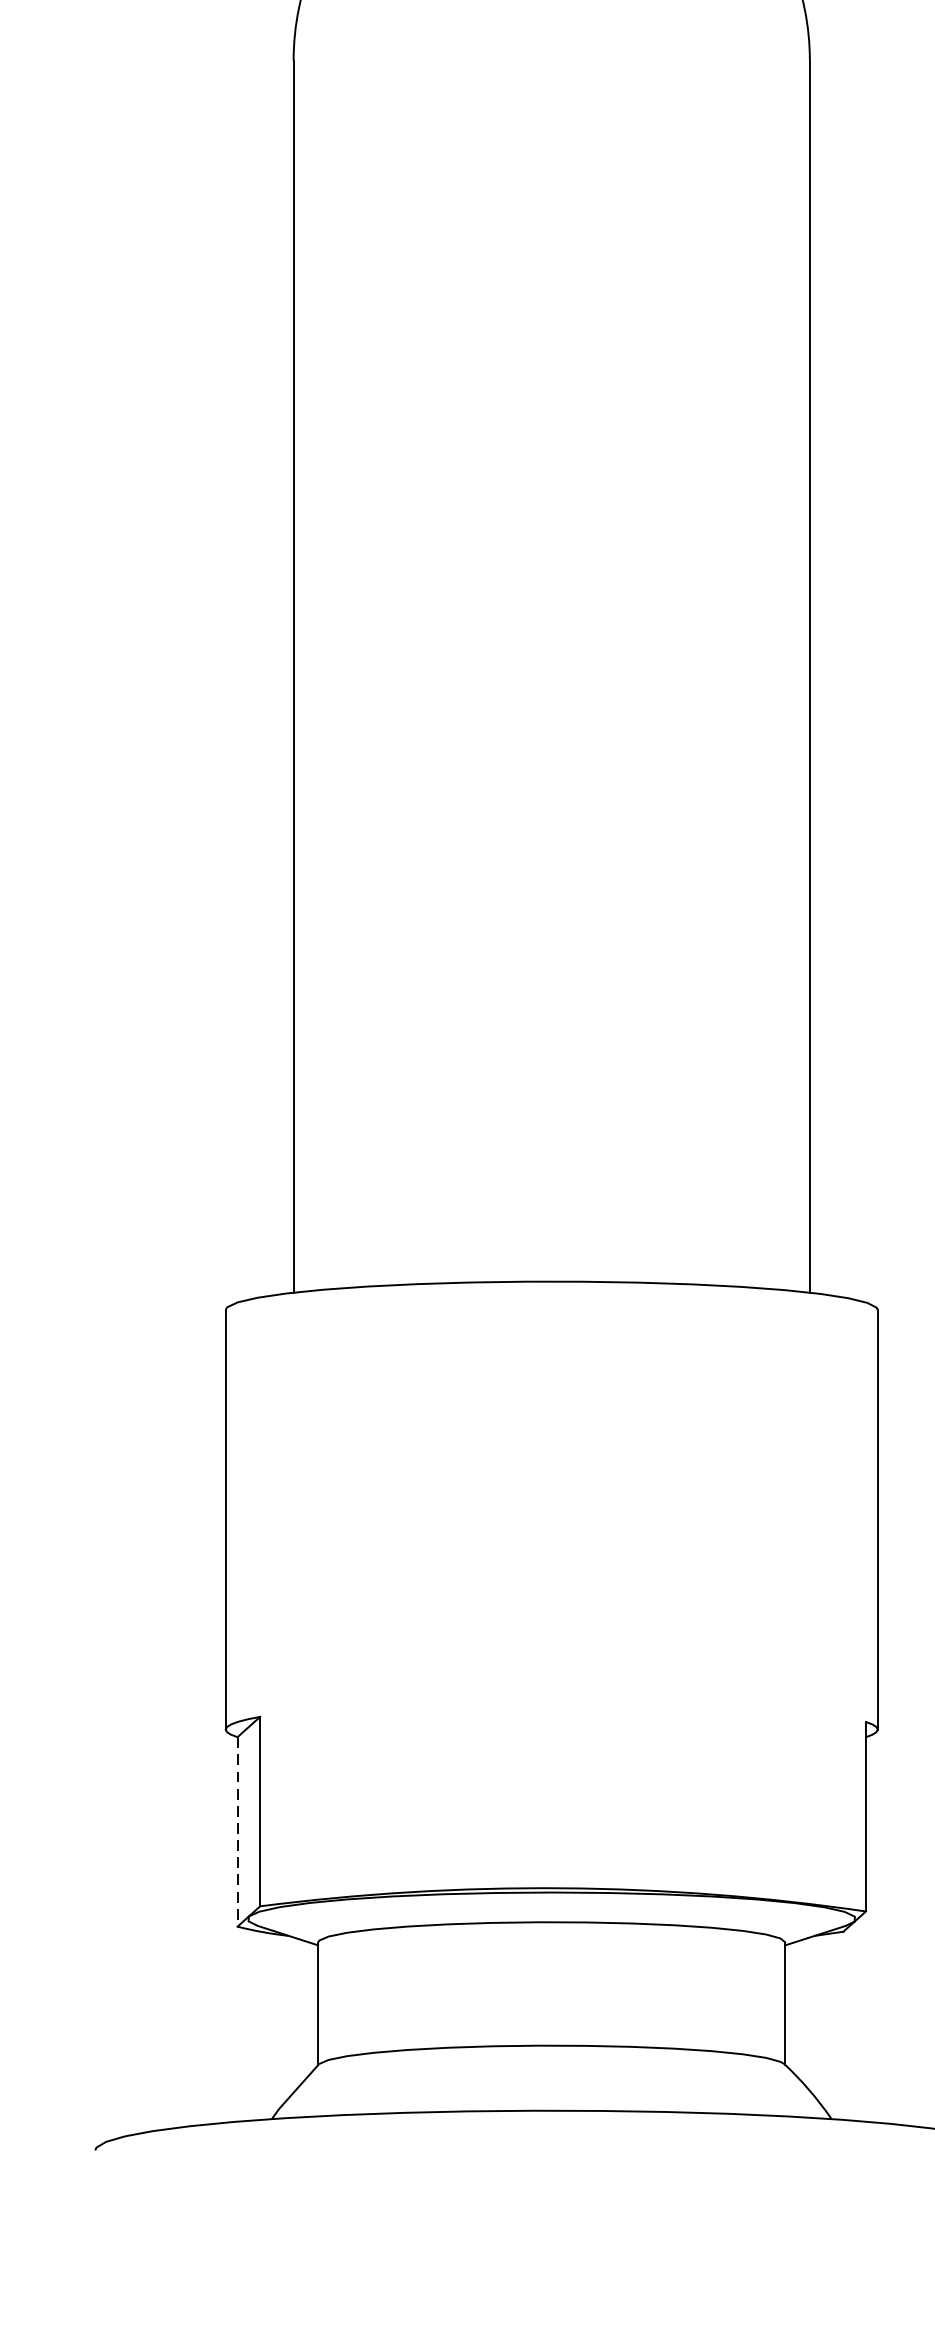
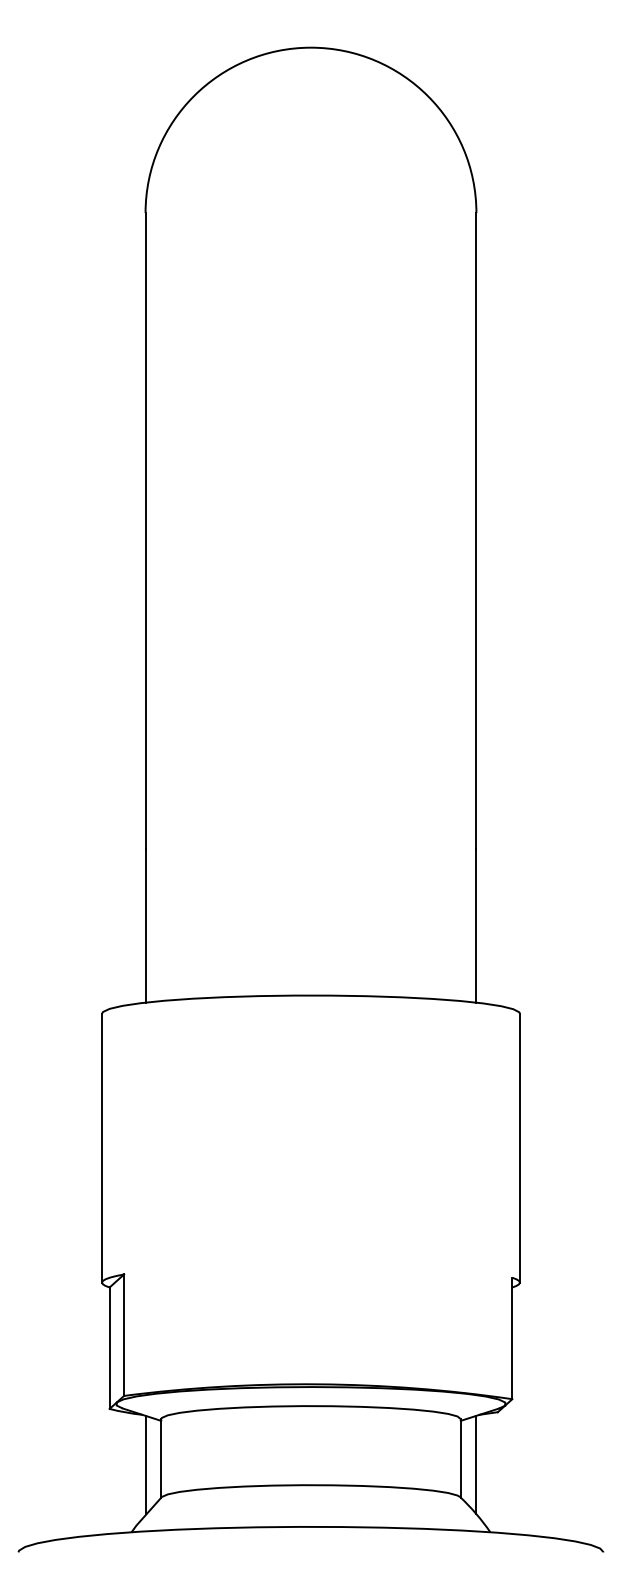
line: (237, 1832) -> (109, 1348), dashed -> solid
line: (293, 2013) -> (145, 1464), added
line: (810, 2013) -> (476, 1464), added

